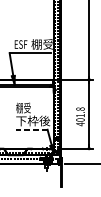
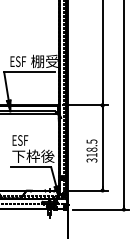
text: (23, 107) -> (21, 139), 棚受 -> ESF
text: (80, 116) -> (91, 150), 401.8 -> 318.5
line: (31, 130) -> (31, 167), dashed -> solid

